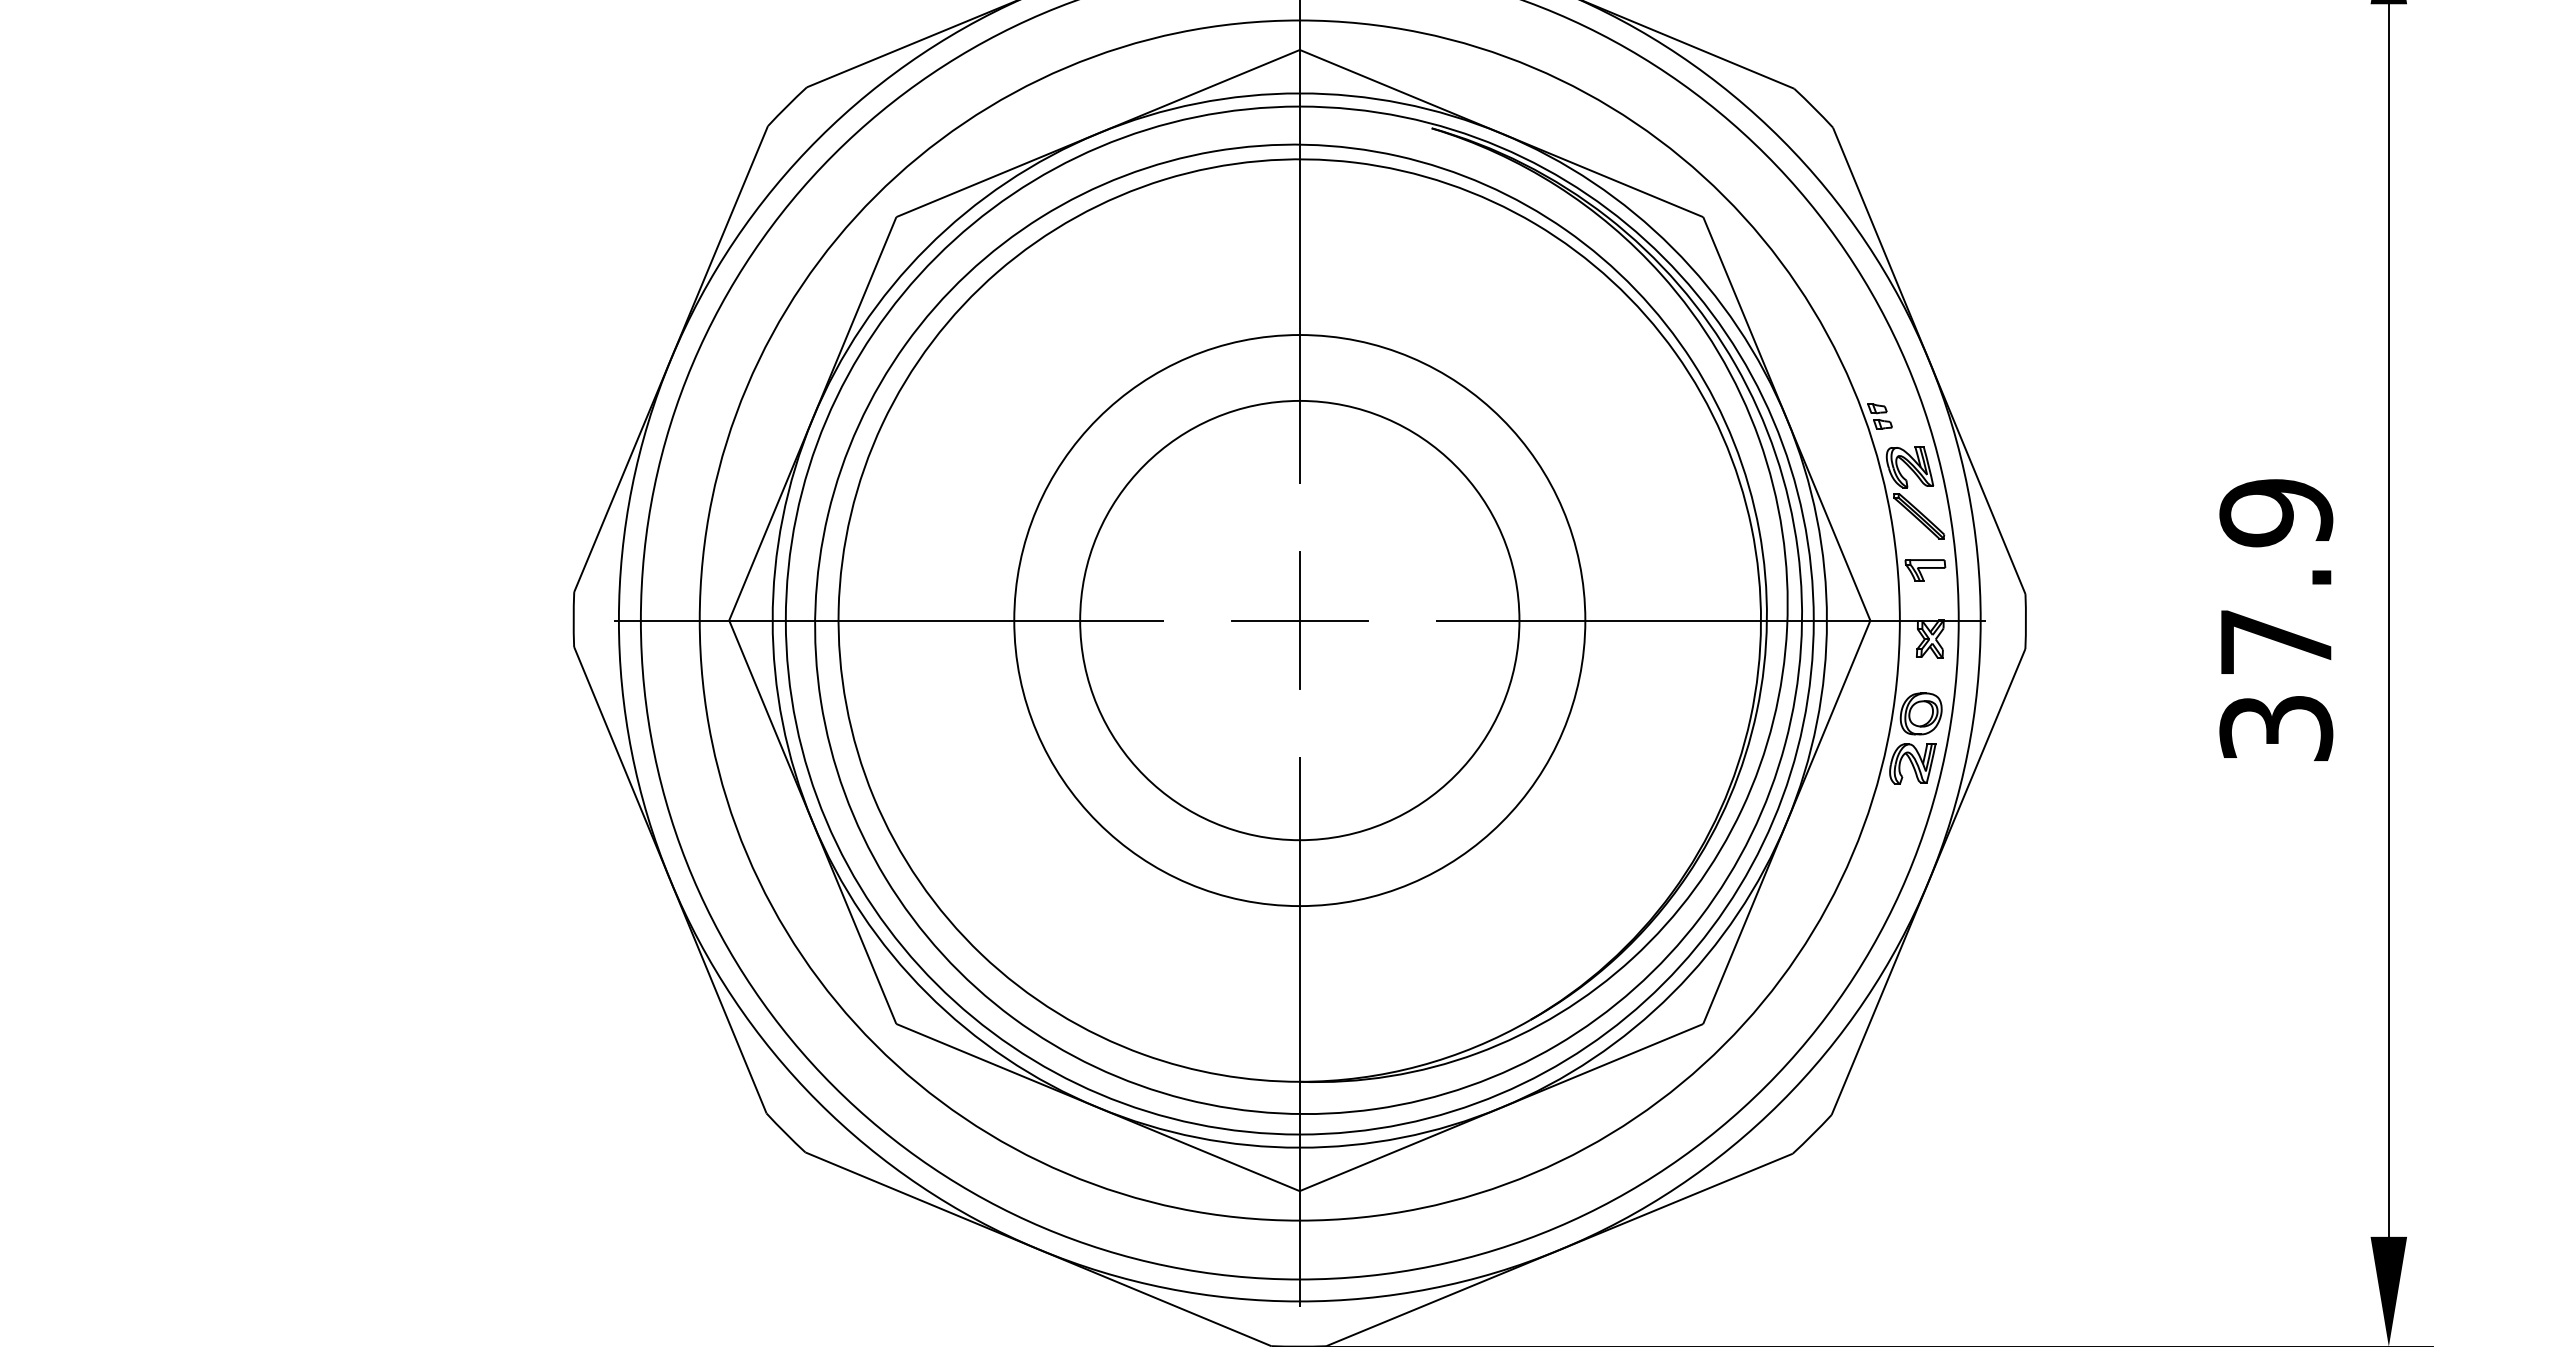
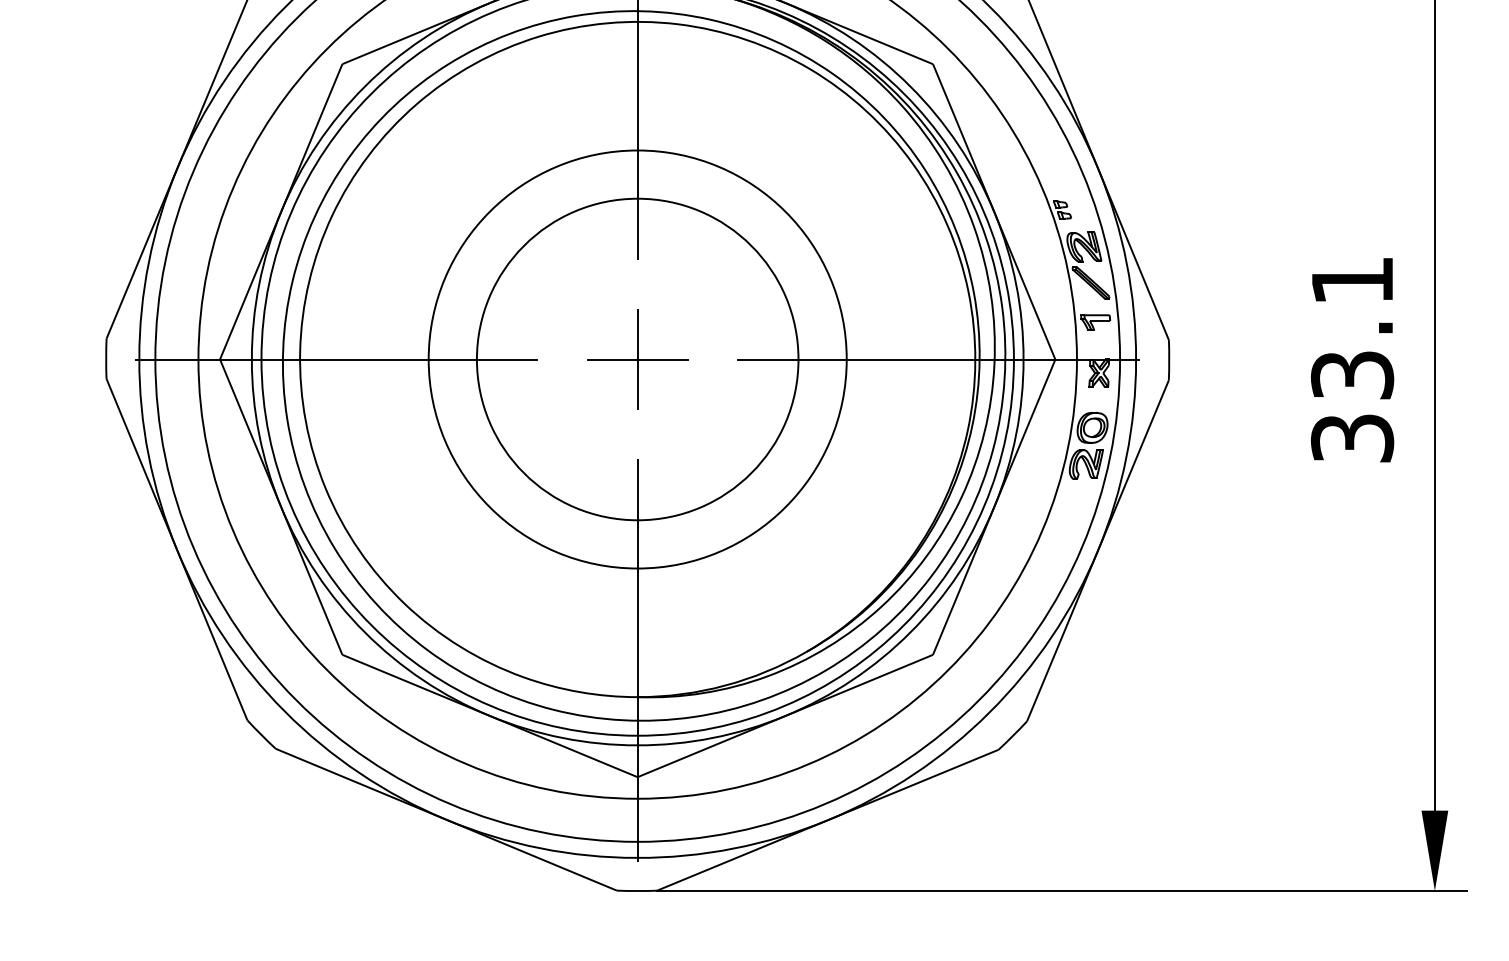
text: (2276, 576) -> (1352, 327), 37.9 -> 33.1

